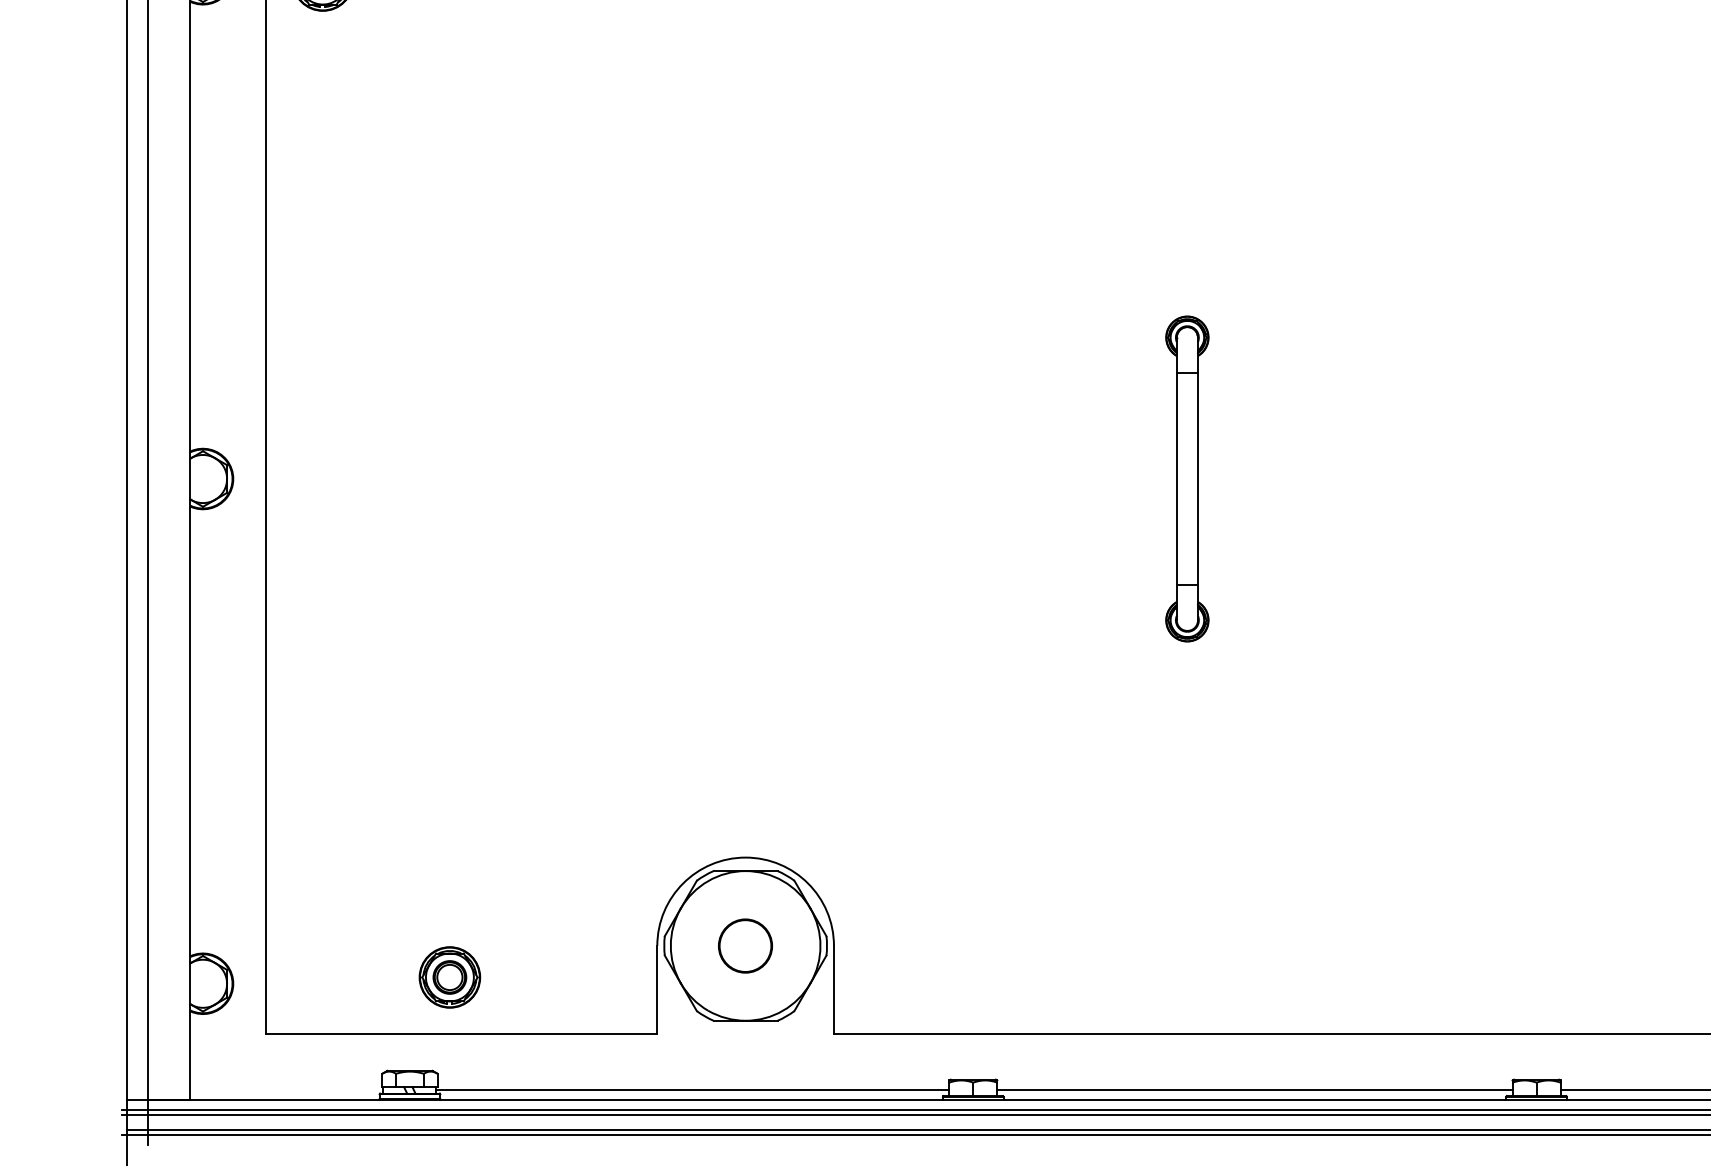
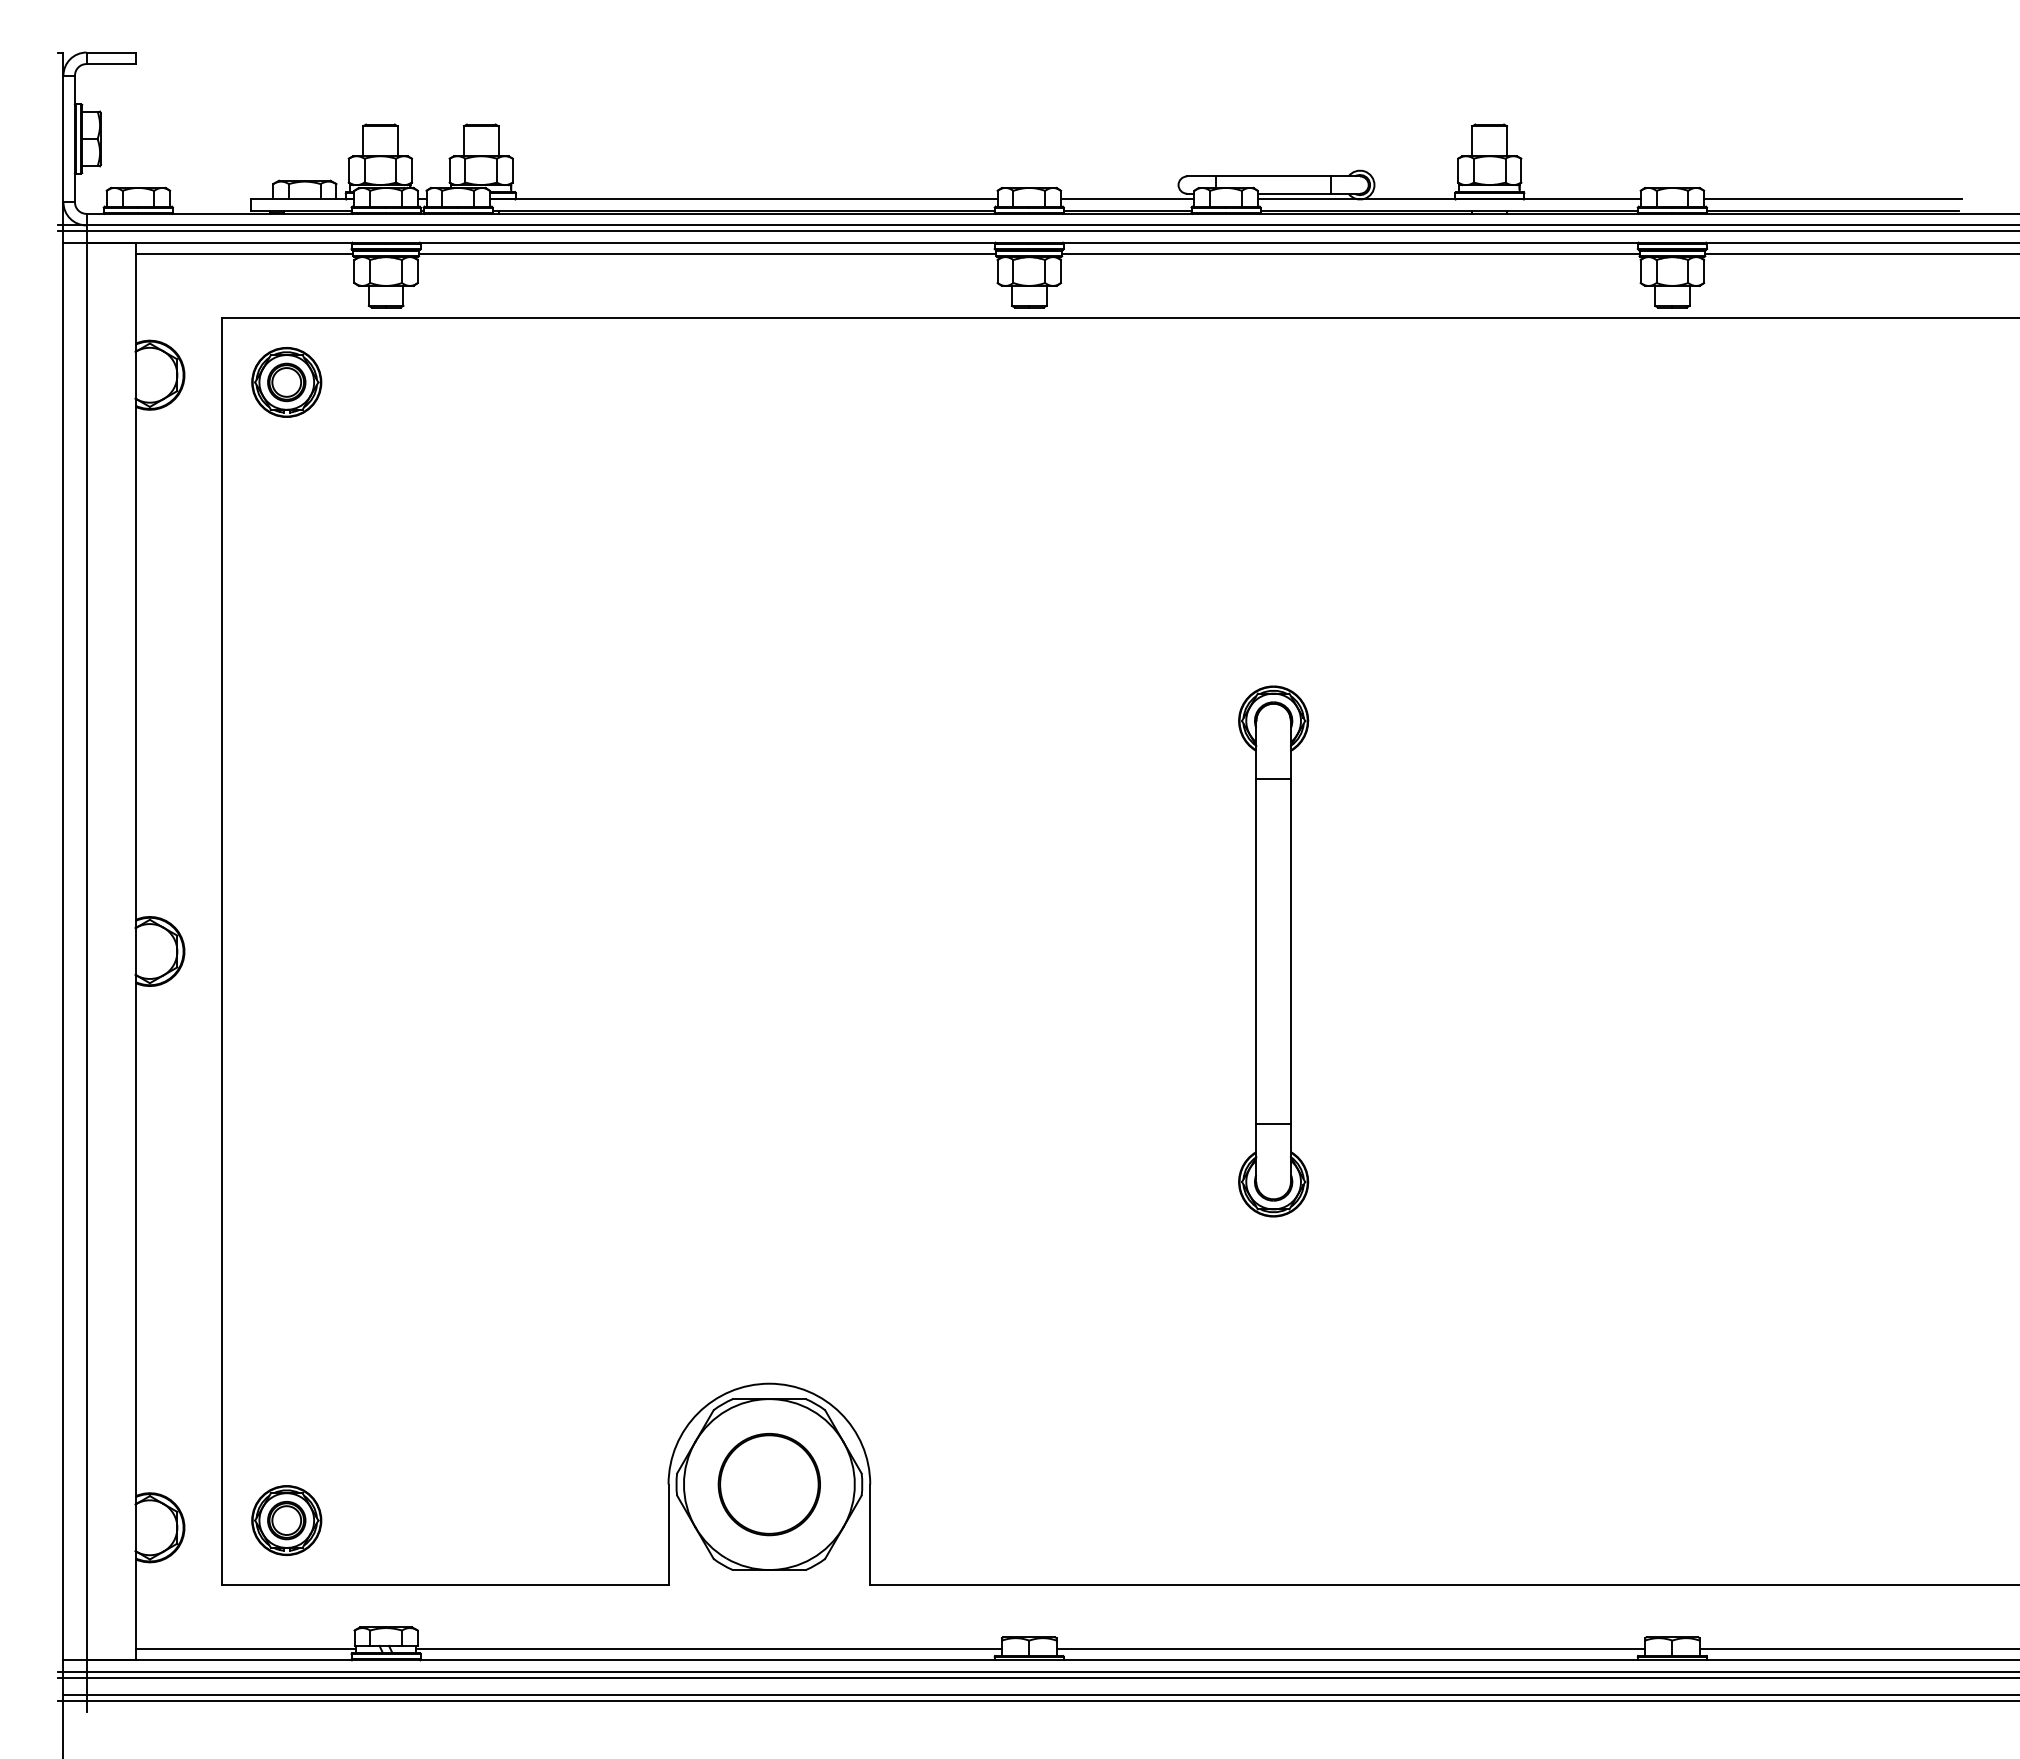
part: (1187, 479) -> (1273, 951), size x1.43
part: (744, 945) -> (768, 1484), size x1.67
part: (449, 977) -> (286, 1520), moved
line: (286, 1089) -> (245, 1648), added

